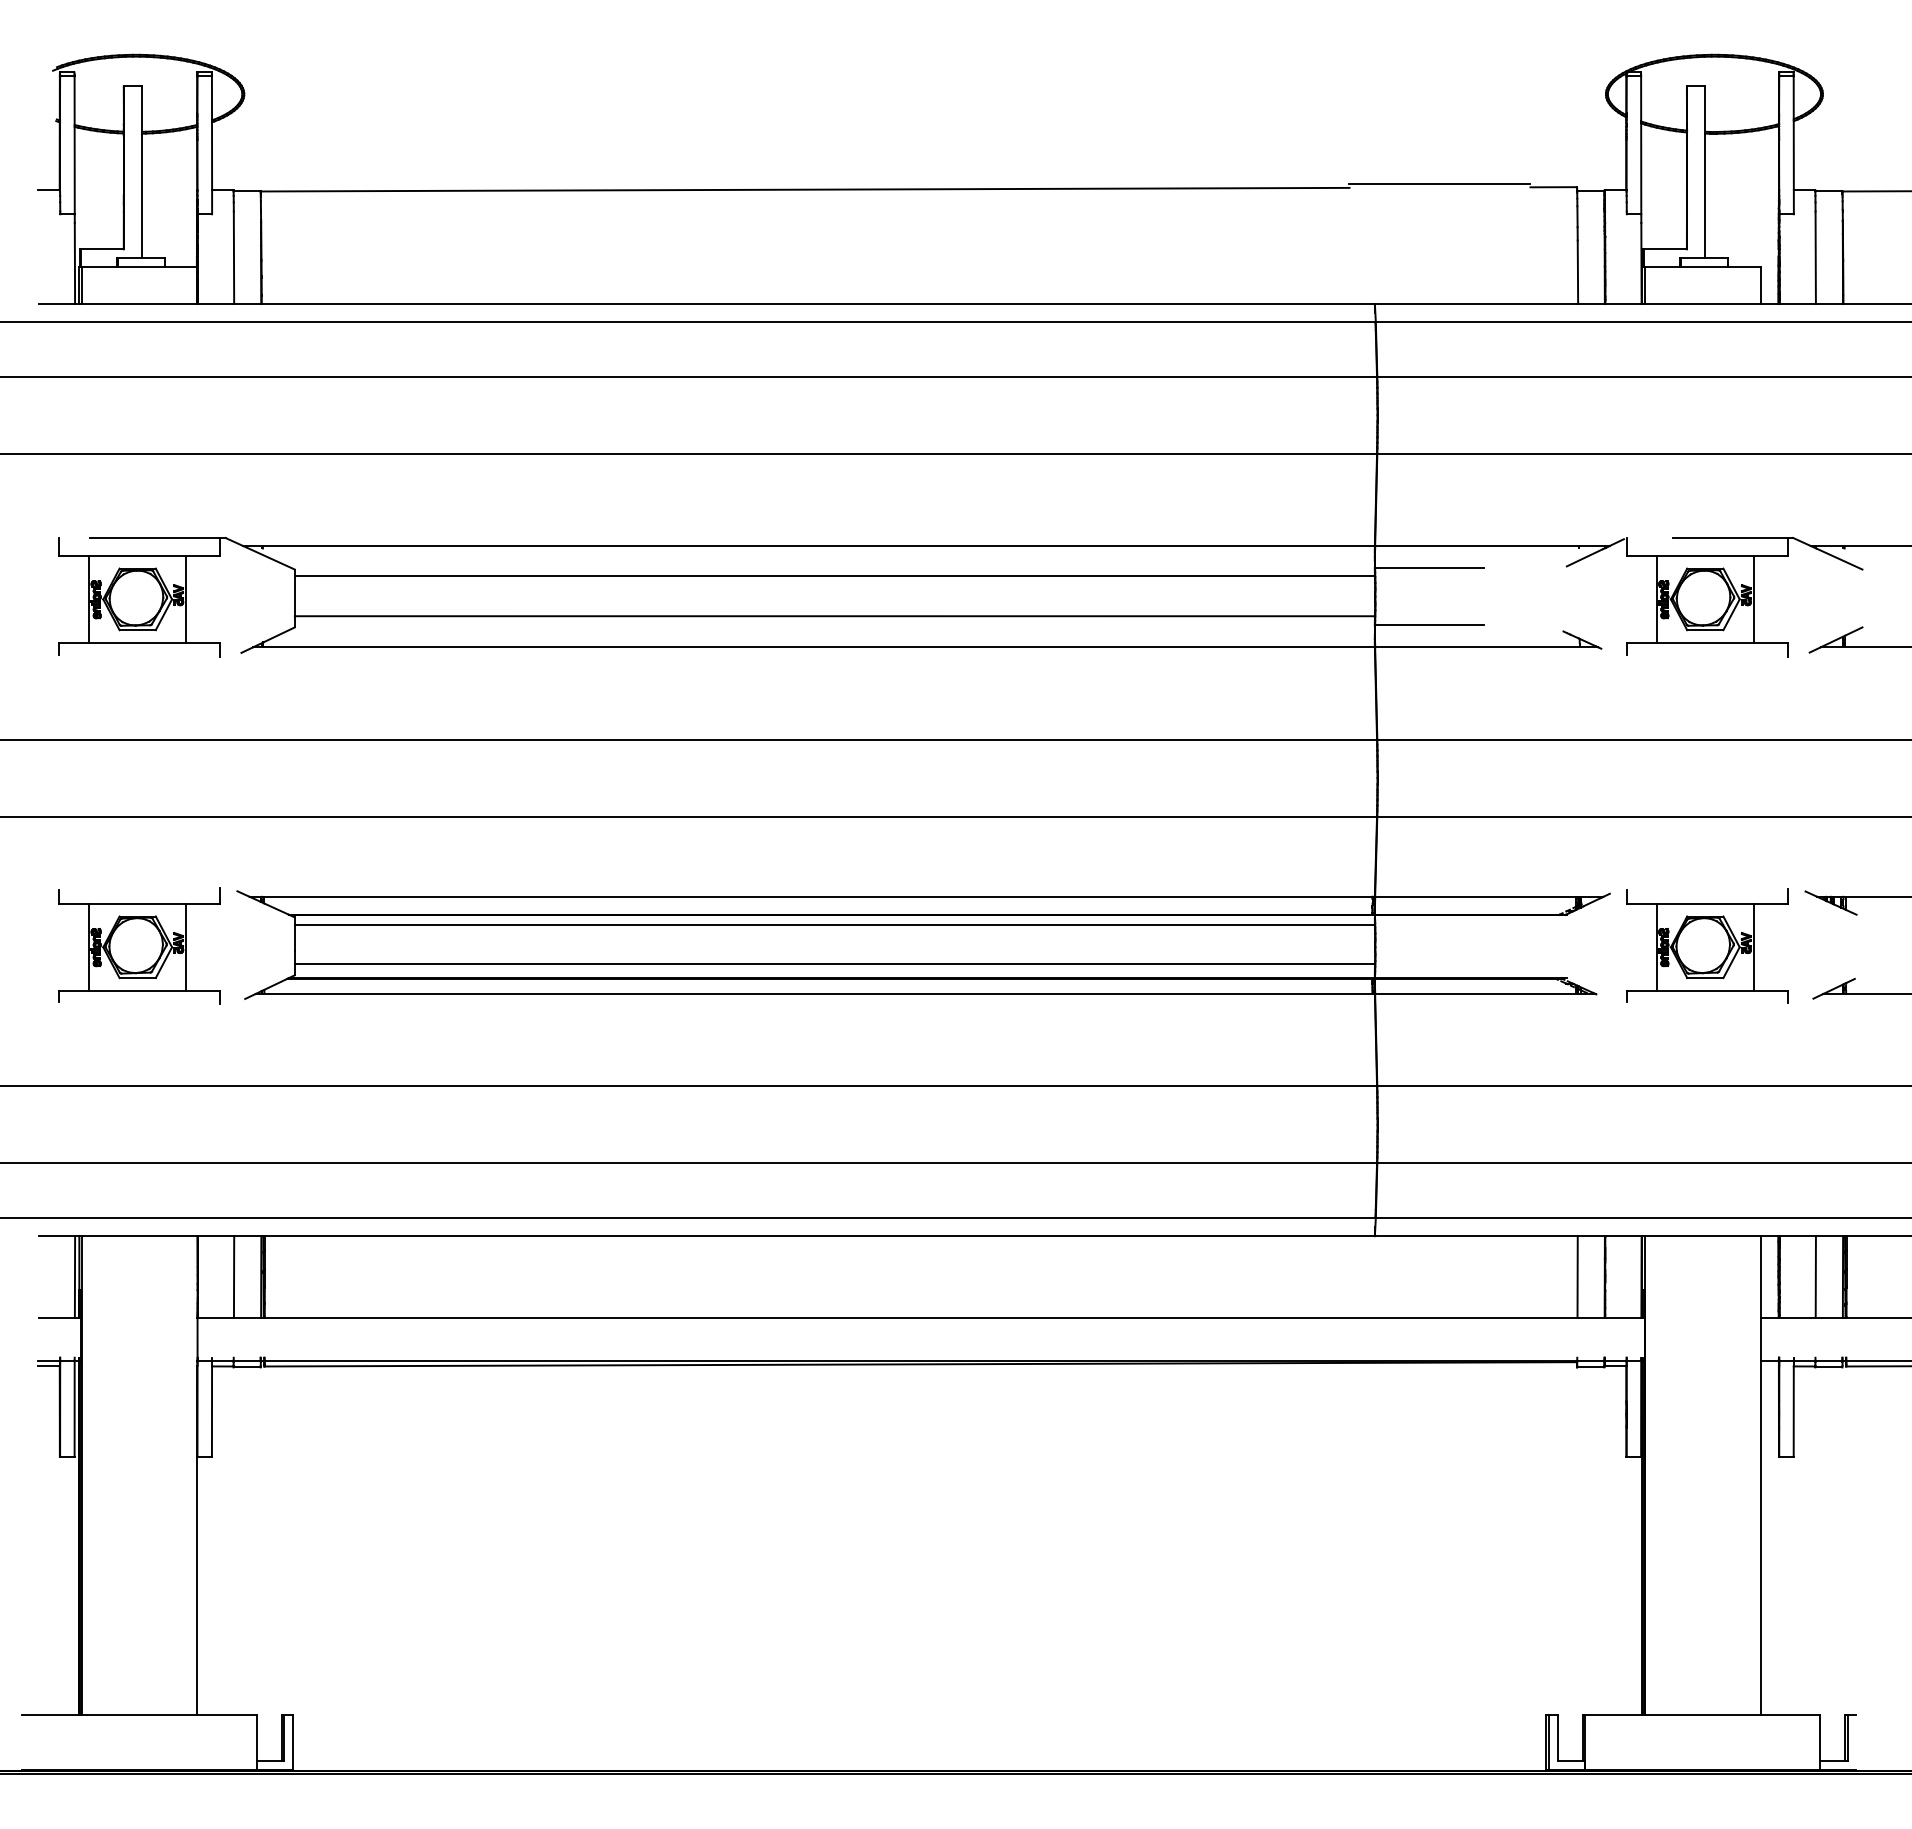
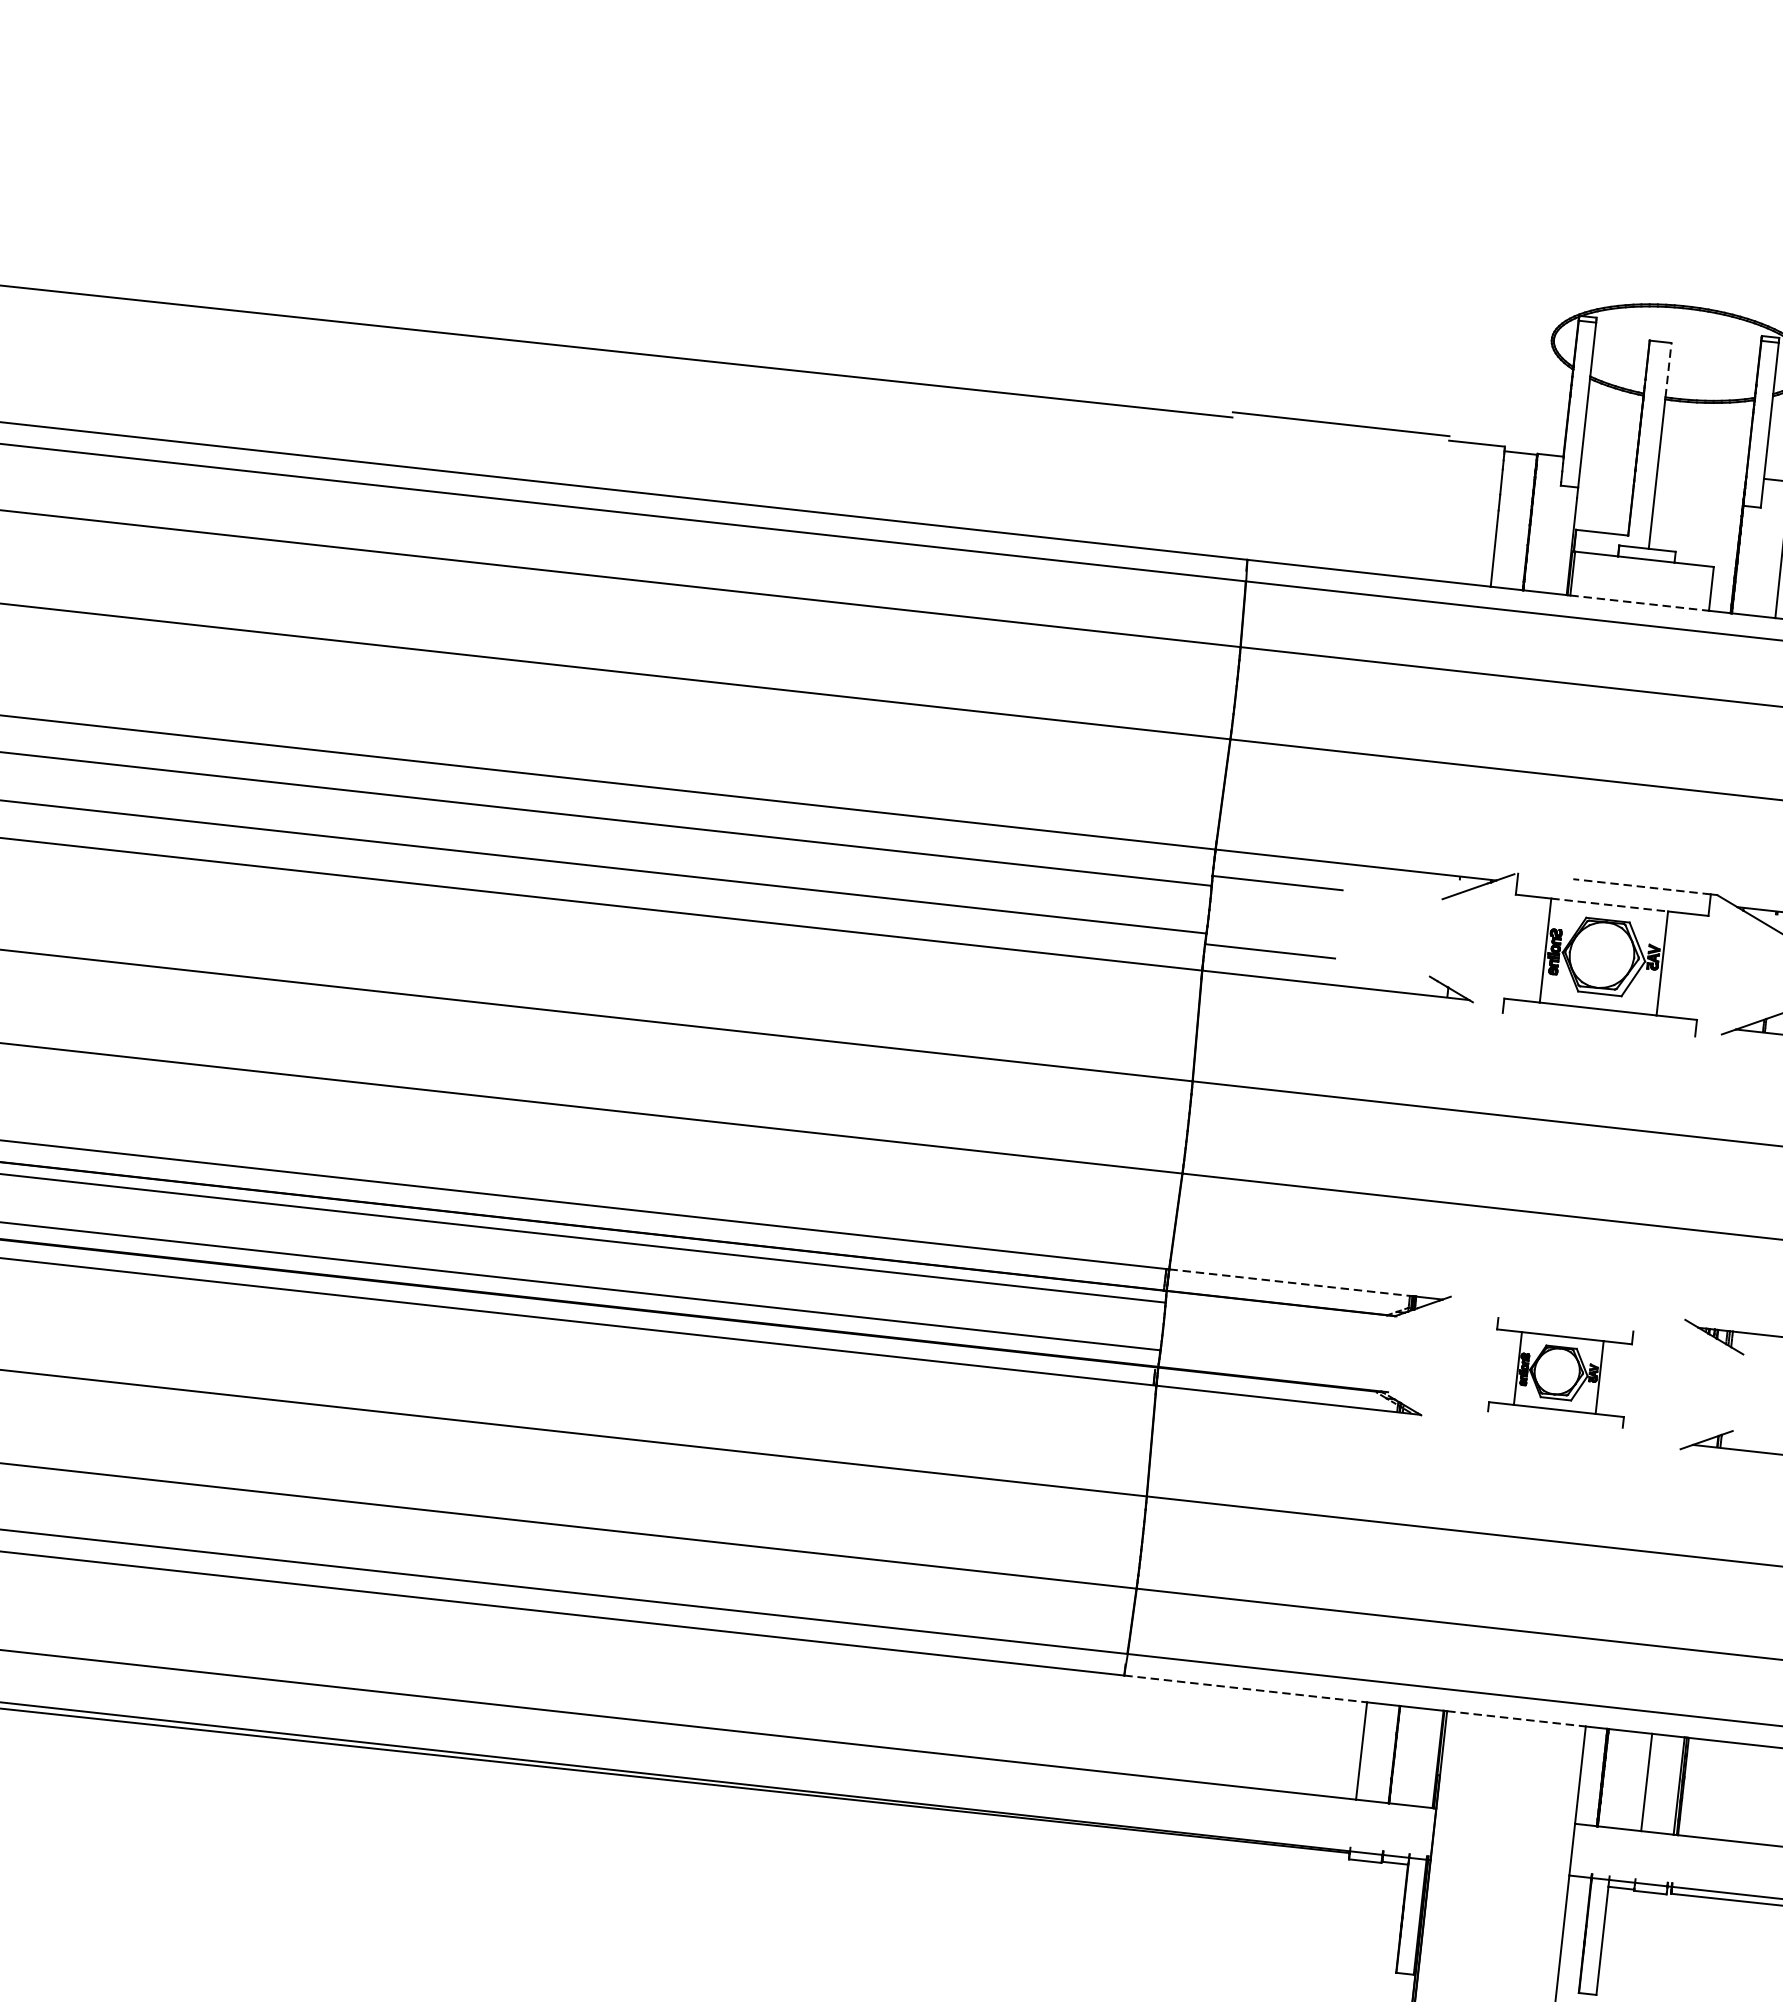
line: (1705, 109) -> (1668, 370), solid -> dashed
line: (1702, 304) -> (1639, 603), solid -> dashed
line: (1729, 537) -> (1641, 886), solid -> dashed
line: (1705, 555) -> (1609, 904), solid -> dashed
line: (1476, 896) -> (1290, 1282), solid -> dashed
part: (1707, 945) -> (1560, 1371), size x0.7
line: (1476, 1236) -> (1245, 1689), solid -> dashed
line: (1702, 1236) -> (1516, 1719), solid -> dashed

